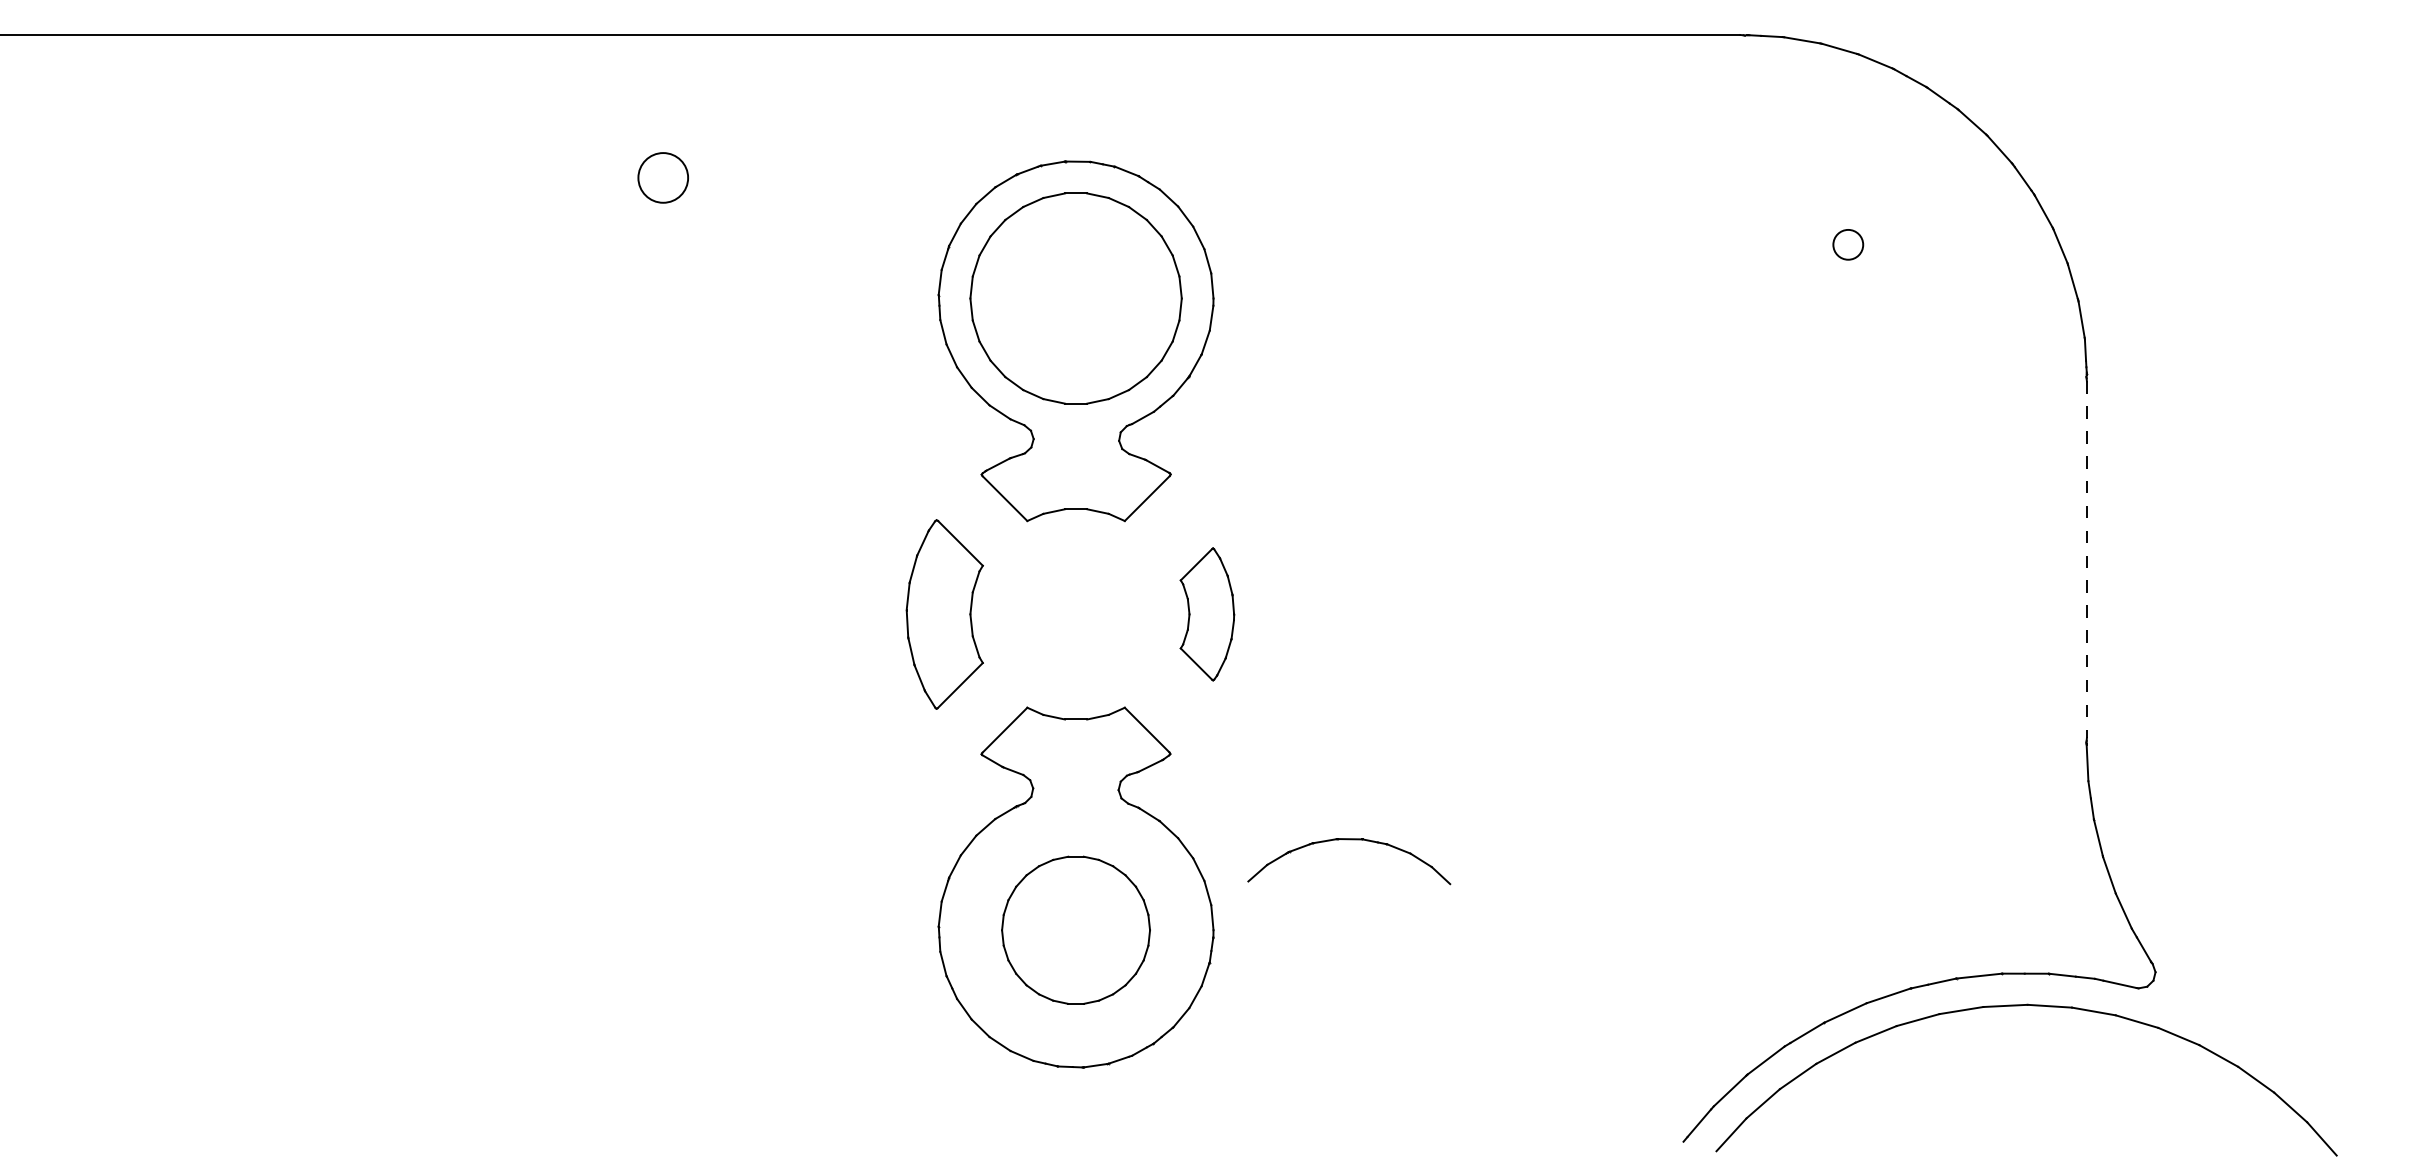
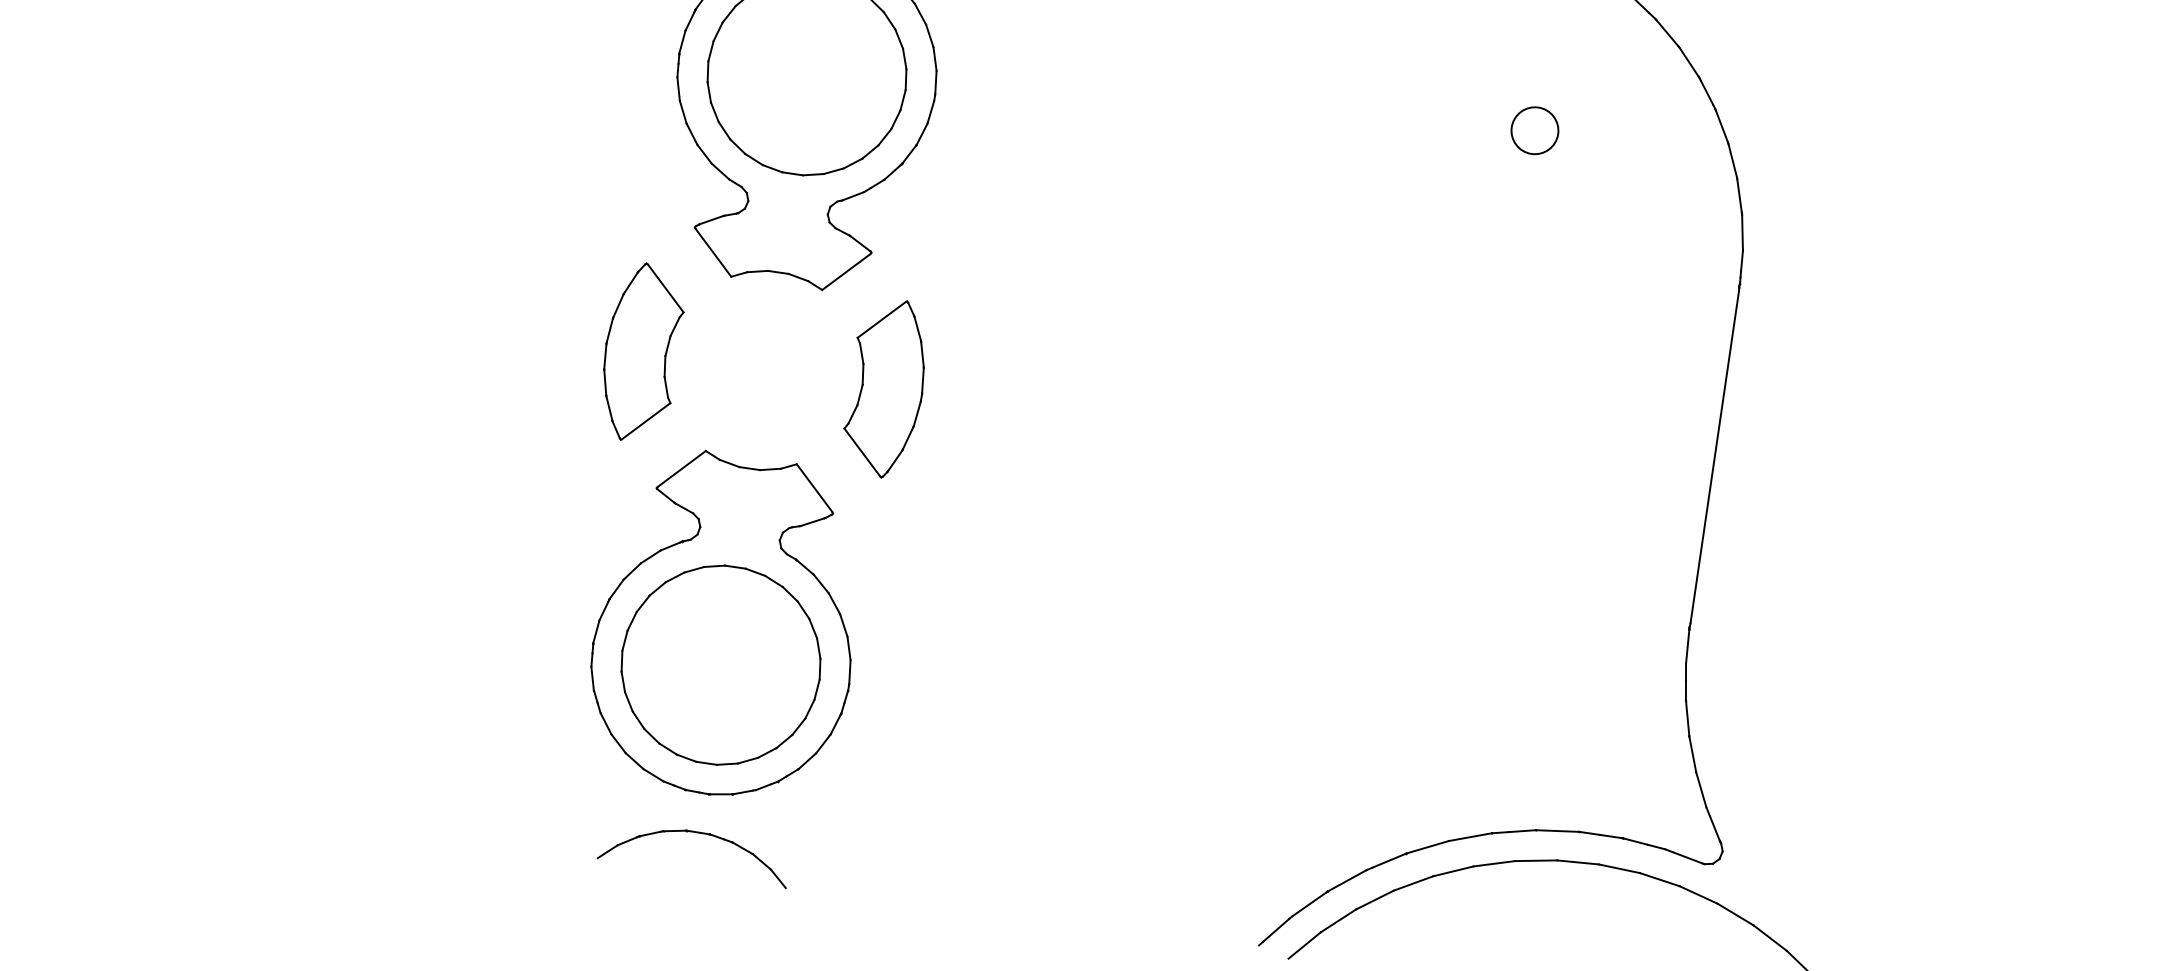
circle: (1848, 244) -> (1535, 130), size x1.67
line: (2086, 560) -> (1714, 457), dashed -> solid
part: (1207, 614) -> (886, 388), size x1.43
part: (1349, 840) -> (697, 833), moved
part: (1075, 930) -> (720, 665), size x1.43

